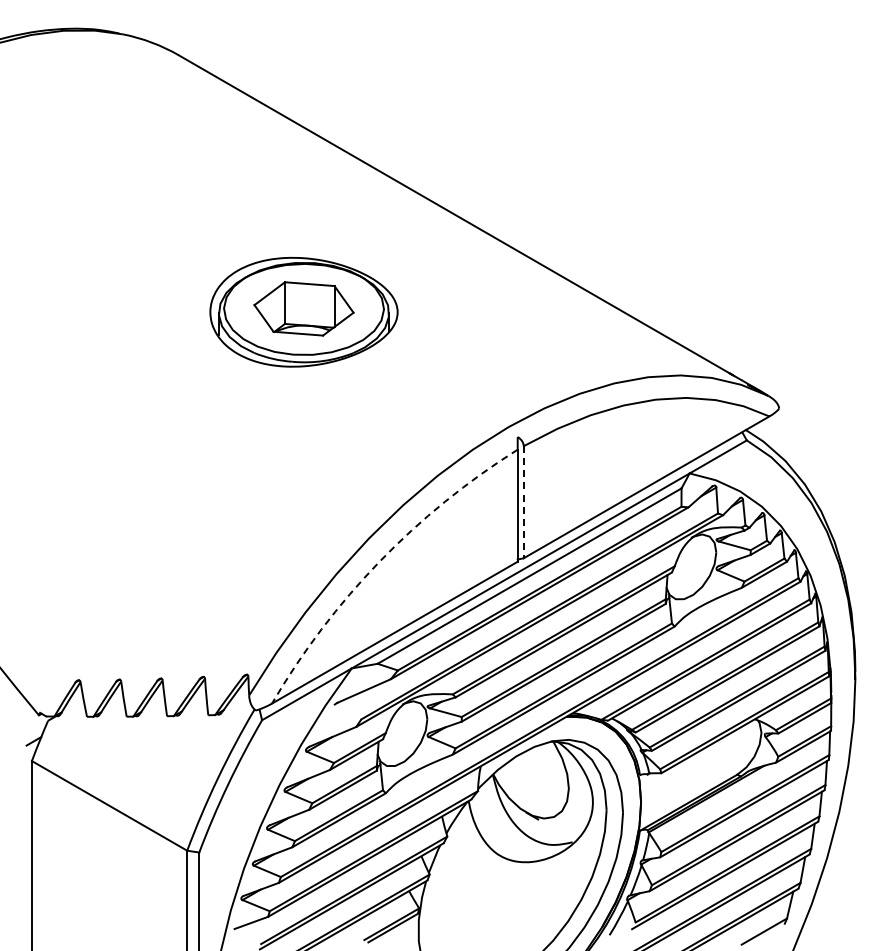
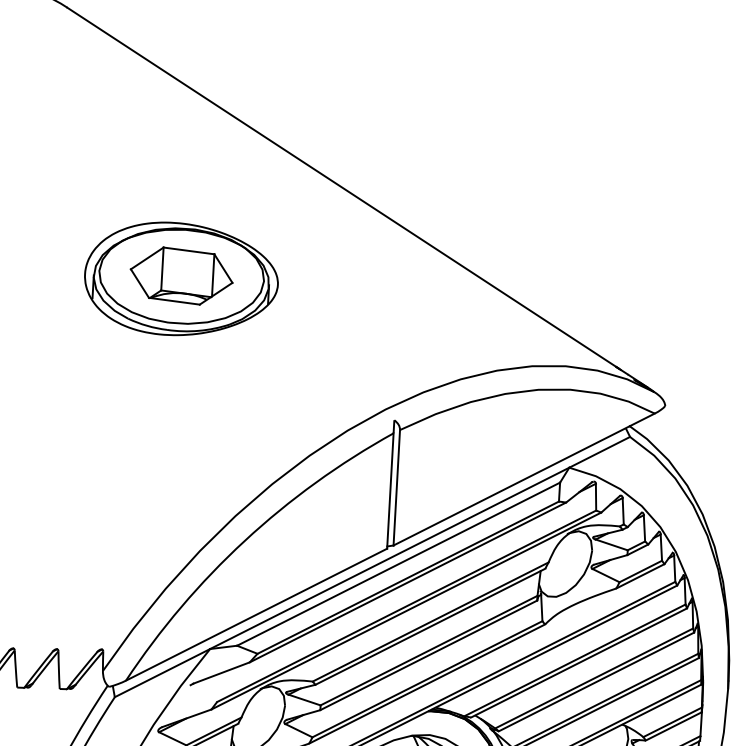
line: (523, 502) -> (396, 488), dashed -> solid
arc: (379, 561) -> (244, 540), dashed -> solid

